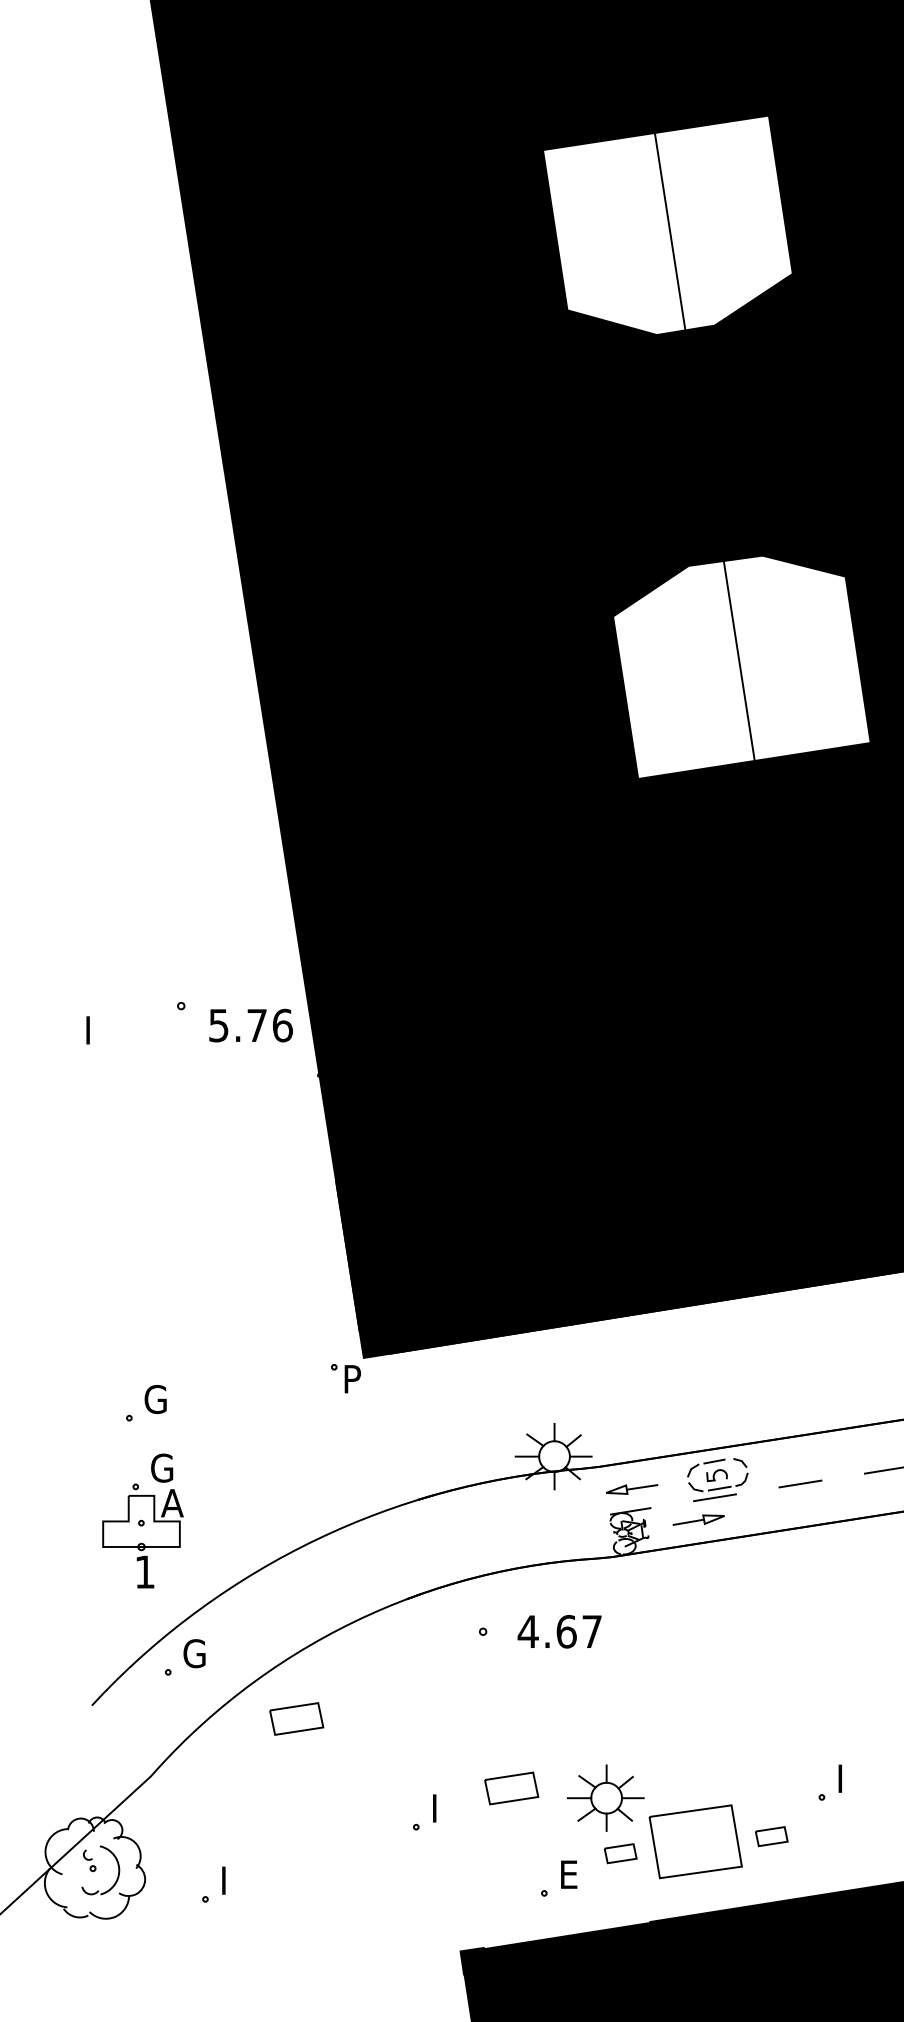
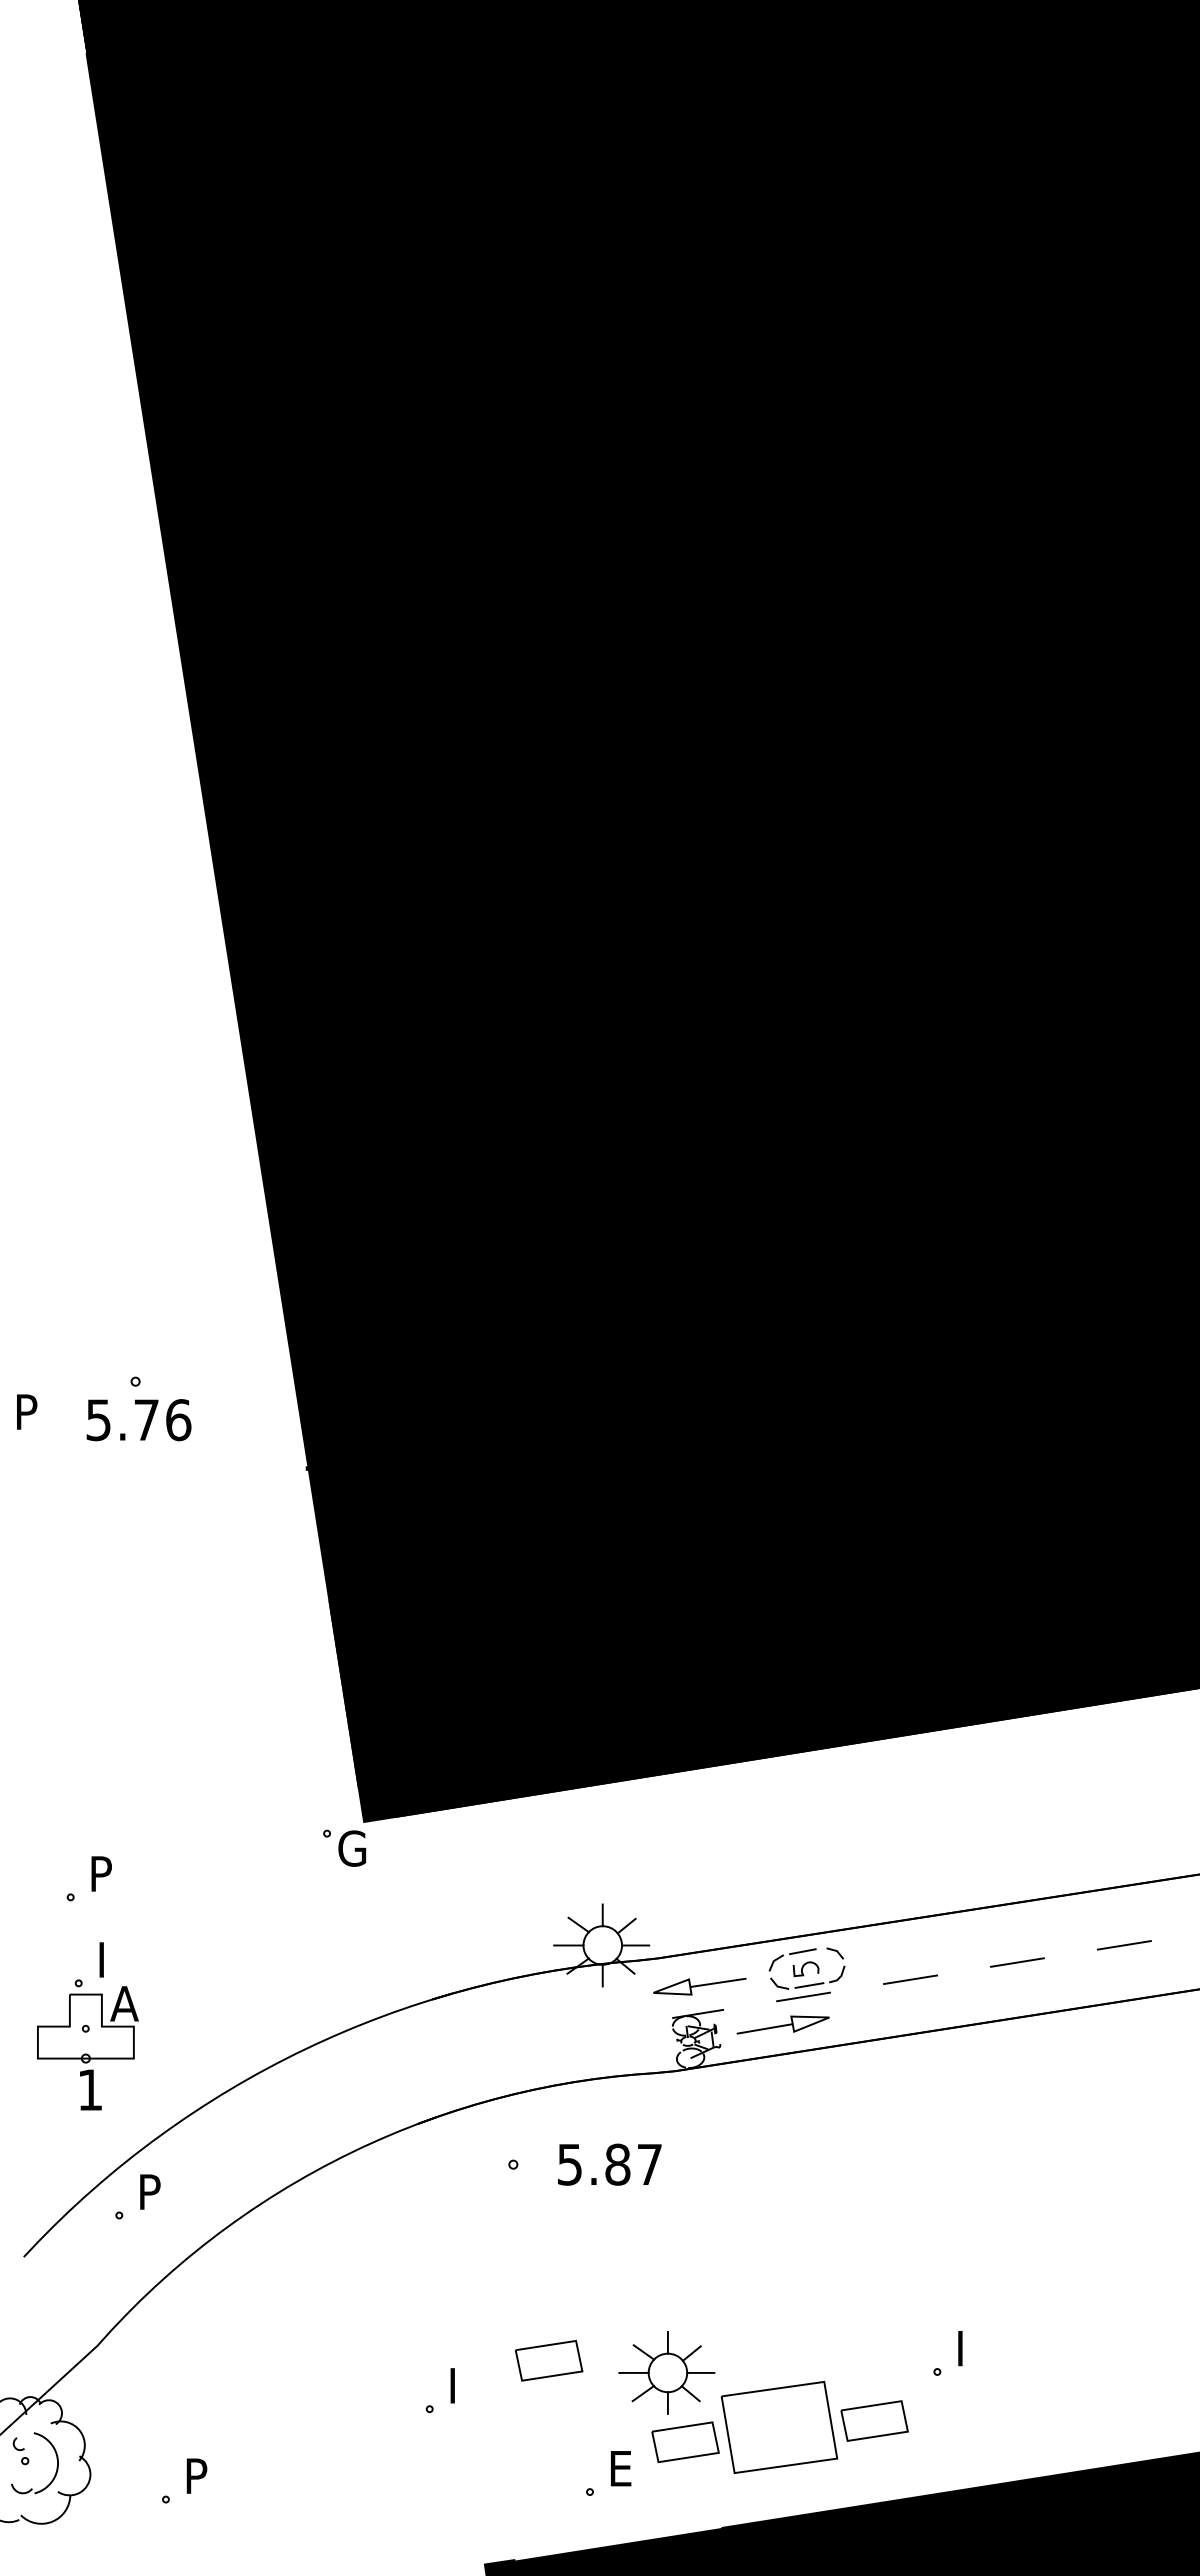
fill: (667, 225) -> (744, 404), added
fill: (741, 667) -> (836, 957), added
text: (96, 1024) -> (29, 1404), I -> P
text: (250, 1025) -> (138, 1420), moved
text: (354, 1379) -> (352, 1848), P -> G
text: (155, 1399) -> (103, 1873), G -> P
text: (161, 1467) -> (111, 1959), G -> I
part: (631, 1489) -> (699, 1986), size x1.43
part: (698, 1519) -> (782, 2024), size x1.43
text: (547, 1631) -> (593, 2164), 4.67 -> 5.87
text: (194, 1653) -> (152, 2191), G -> P
part: (297, 1718) -> (280, 2273), removed
part: (771, 1836) -> (874, 2420), size x1.67
part: (620, 1853) -> (685, 2442), size x1.67
text: (232, 1874) -> (199, 2468), I -> P

